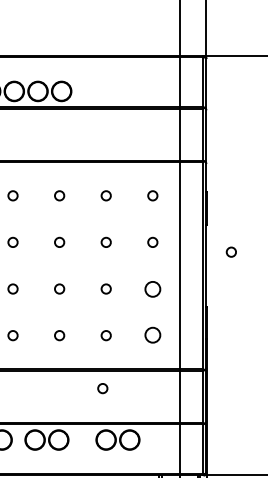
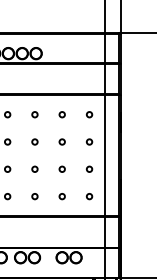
circle: (231, 251) -> (135, 147), removed
circle: (152, 287) -> (89, 168), size x0.62
circle: (152, 335) -> (89, 196), size x0.62
circle: (101, 388) -> (59, 227), removed

